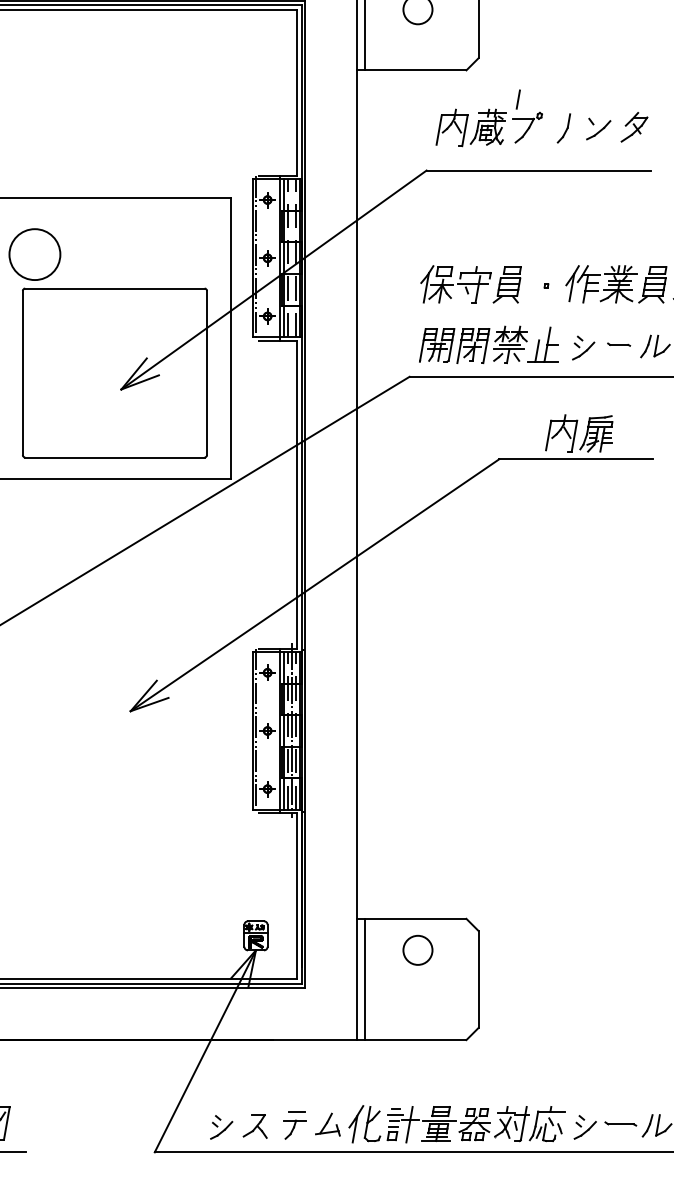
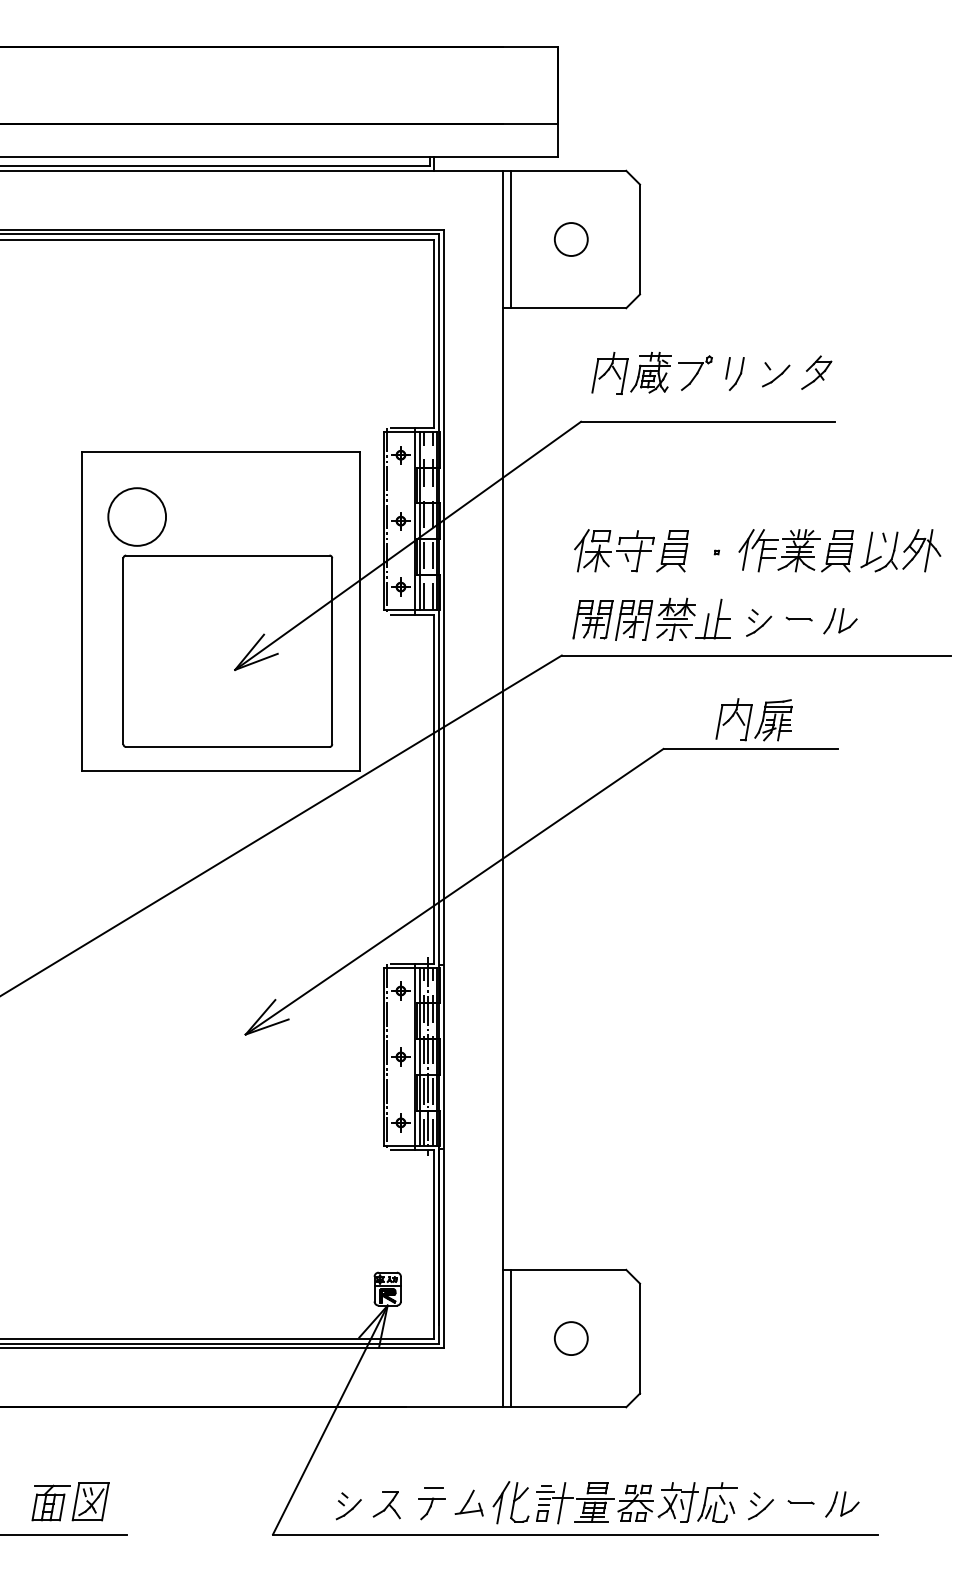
line: (517, 99) -> (727, 368), moved
circle: (418, 950) -> (571, 1338), moved
part: (620, 1124) -> (800, 1502), size x0.71

